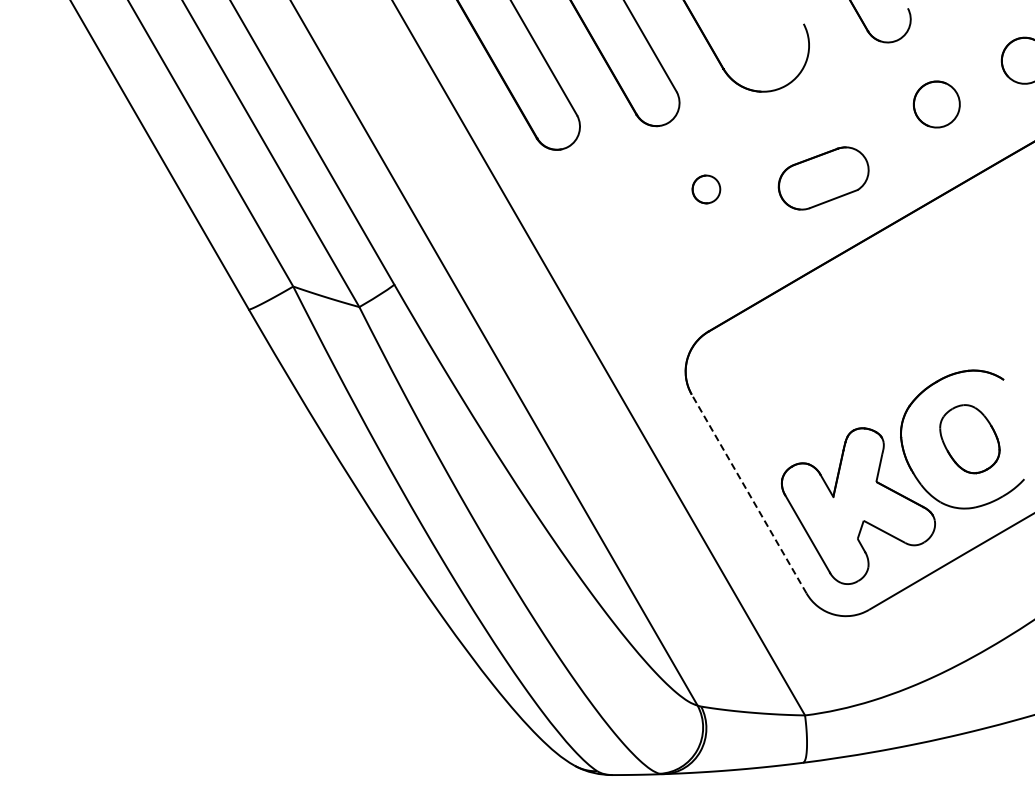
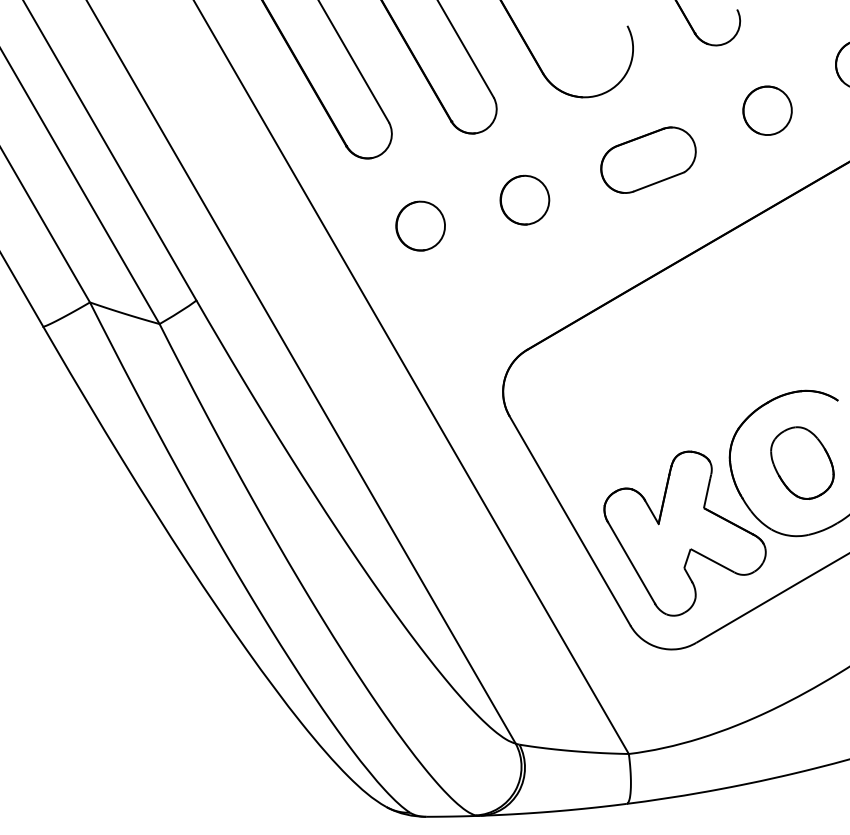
part: (823, 178) -> (648, 160), moved
part: (706, 189) -> (525, 200), size x1.67
part: (607, 214) -> (420, 226), added
line: (749, 494) -> (570, 521), dashed -> solid

